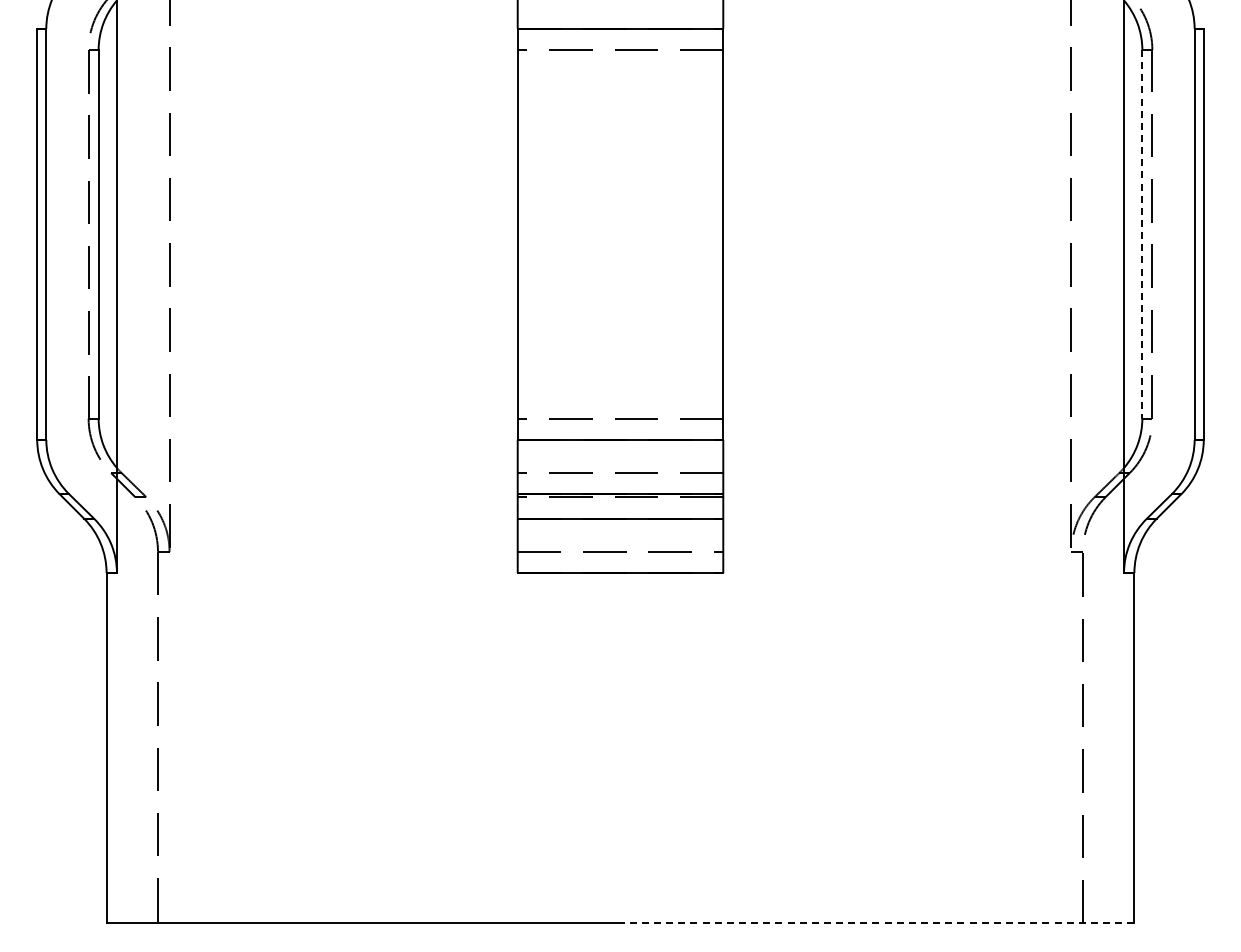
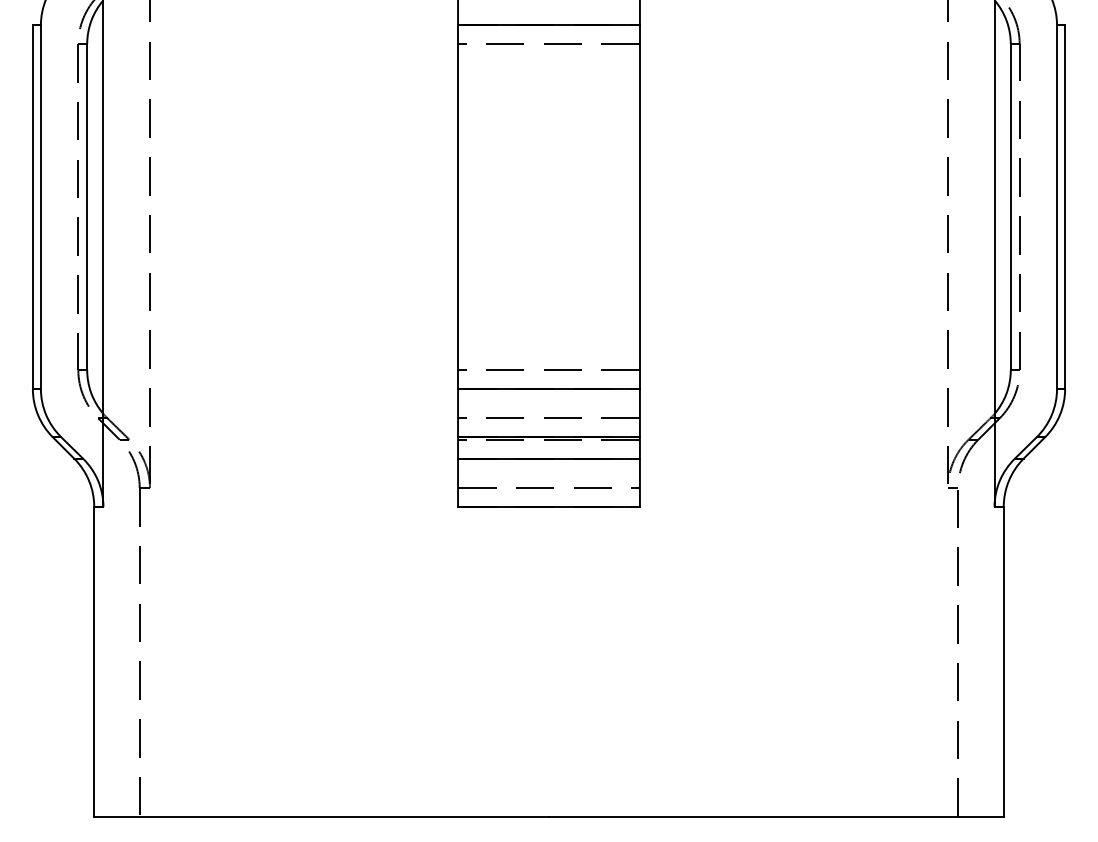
line: (1142, 234) -> (1010, 207), dashed -> solid
line: (877, 923) -> (776, 816), dashed -> solid

